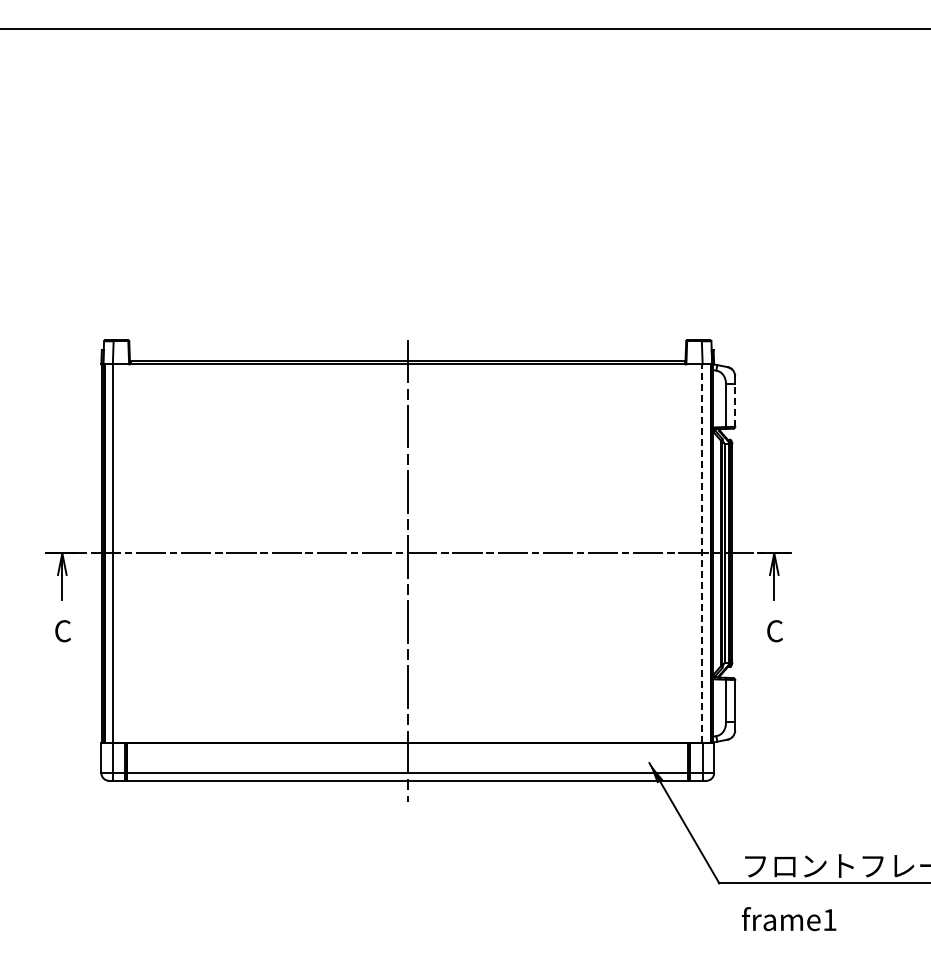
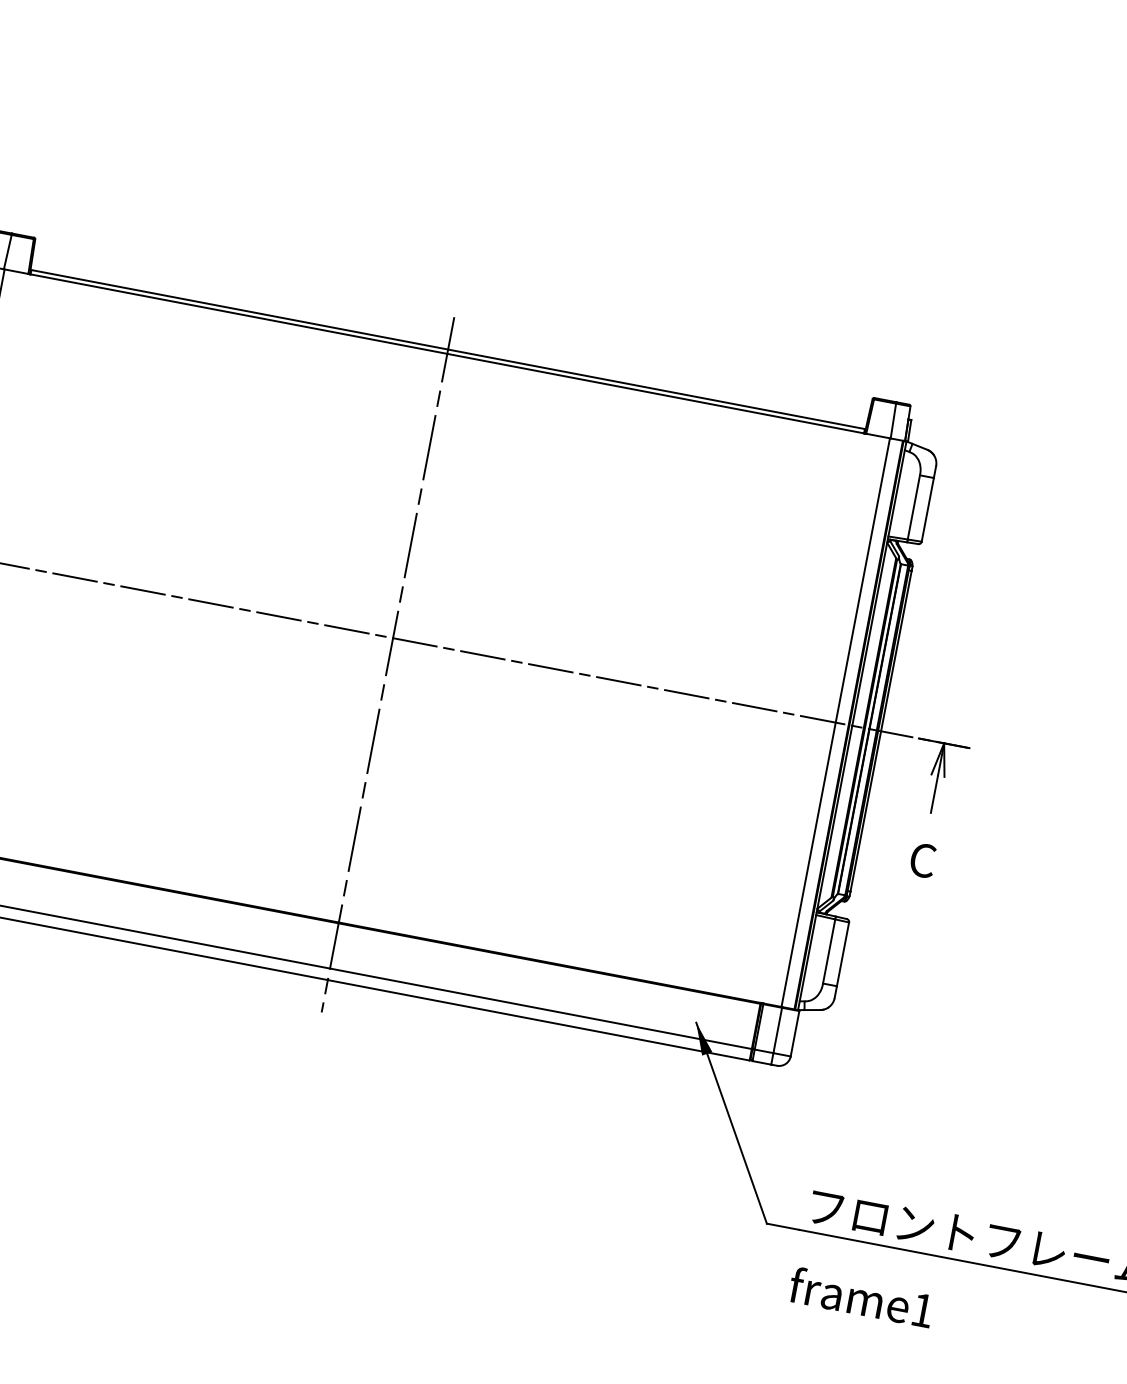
line: (735, 405) -> (928, 509), dashed -> solid
line: (702, 552) -> (836, 721), dashed -> solid

